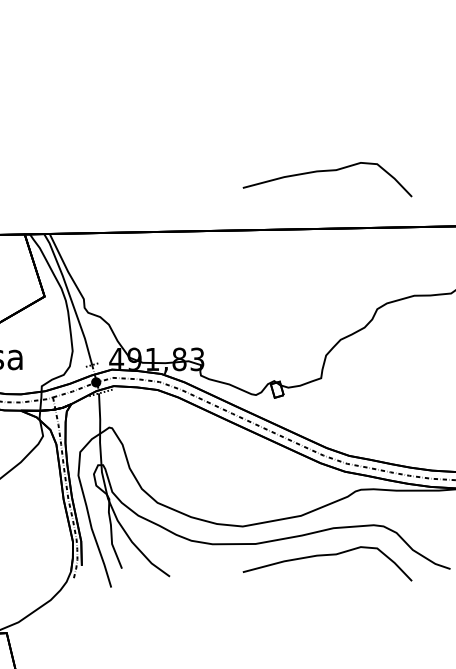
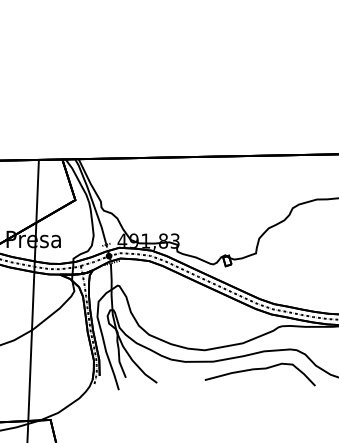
curve: (326, 171) -> (259, 118), removed

